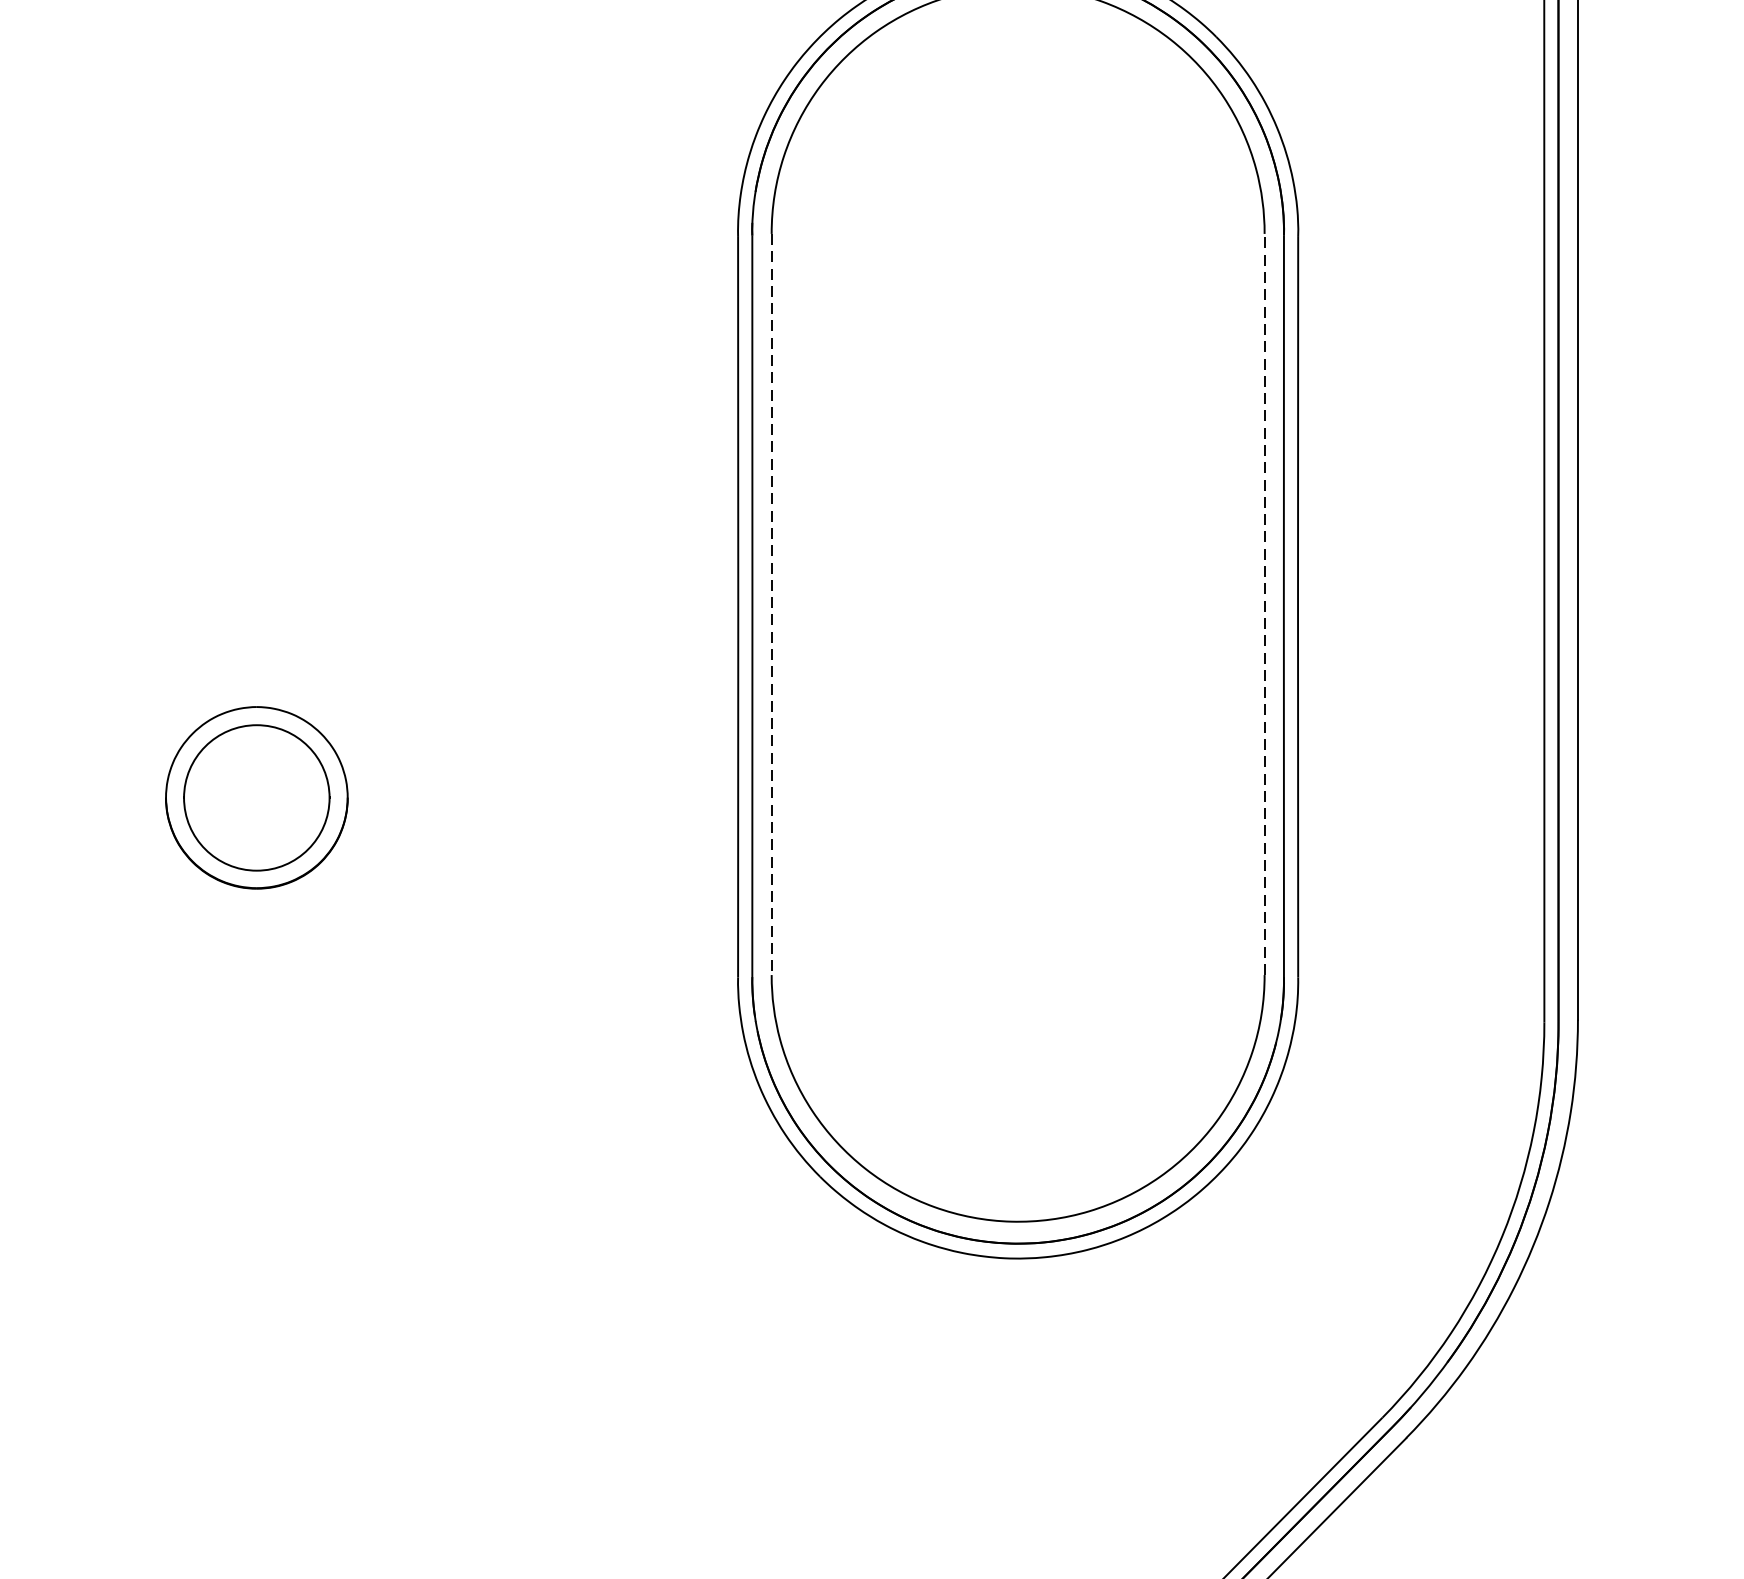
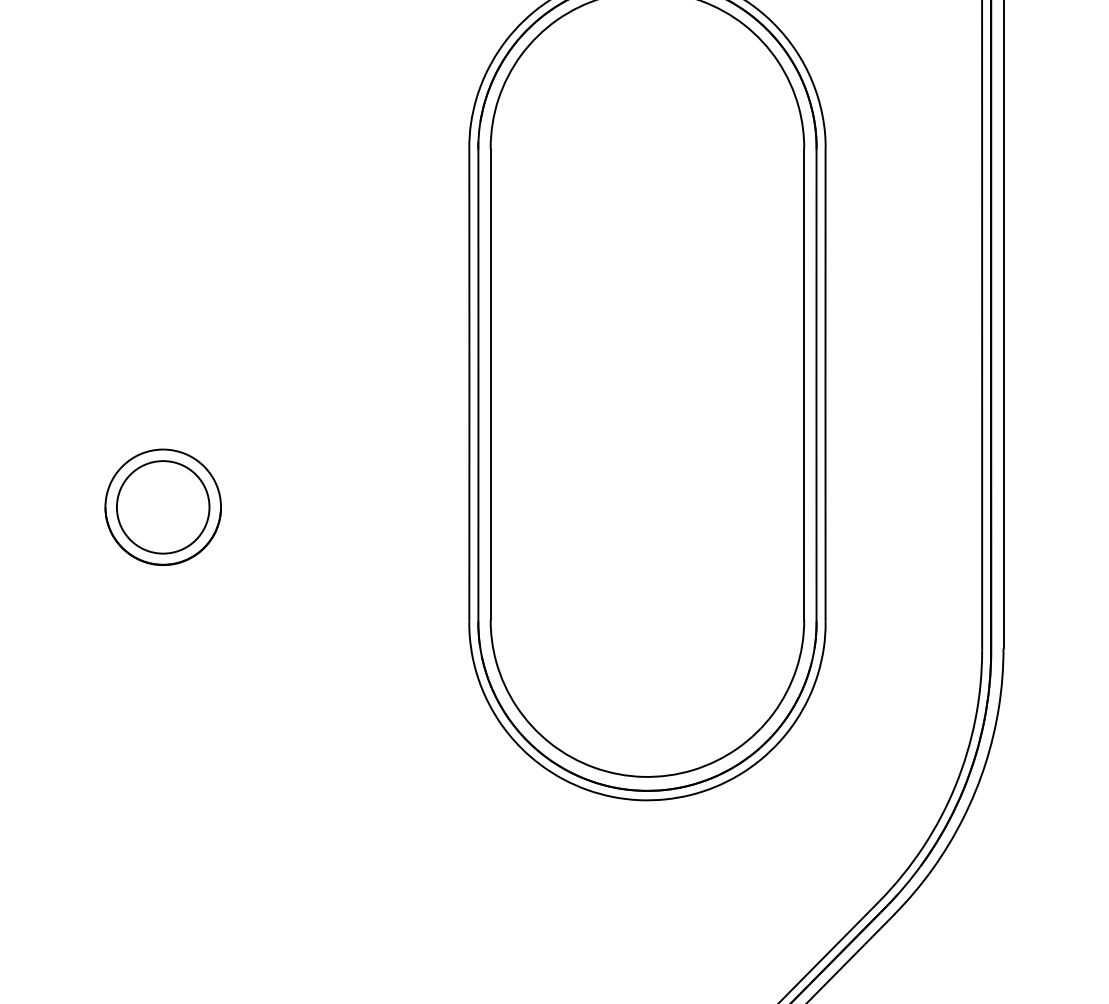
line: (771, 604) -> (490, 384), dashed -> solid
line: (1265, 604) -> (804, 384), dashed -> solid

